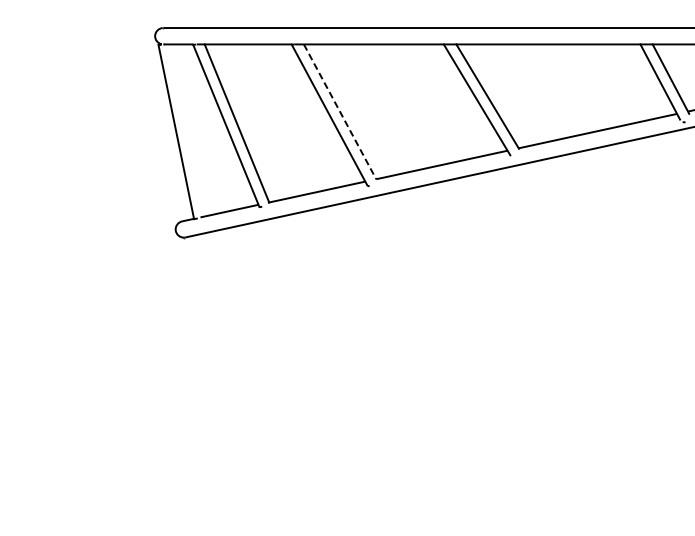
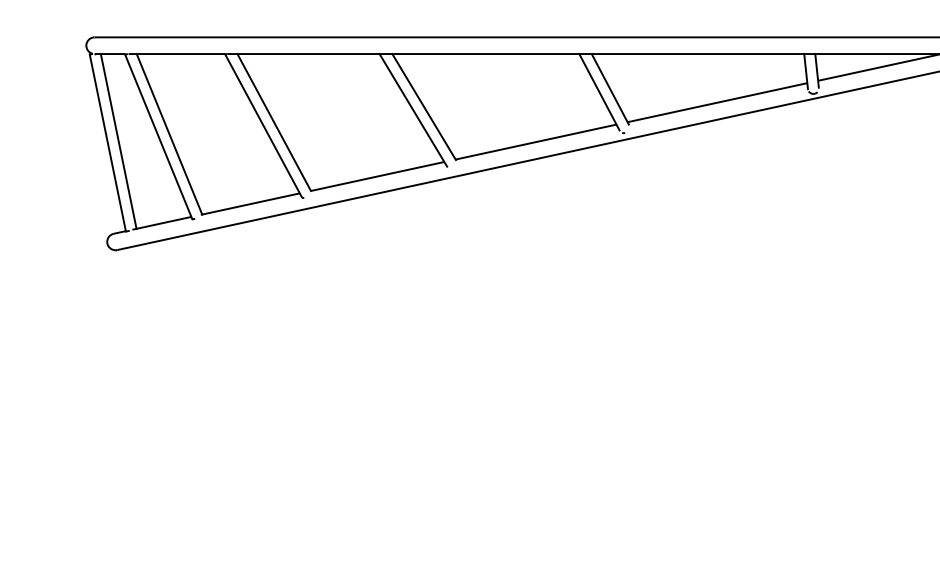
line: (340, 111) -> (274, 122), dashed -> solid
line: (186, 130) -> (118, 141), added

